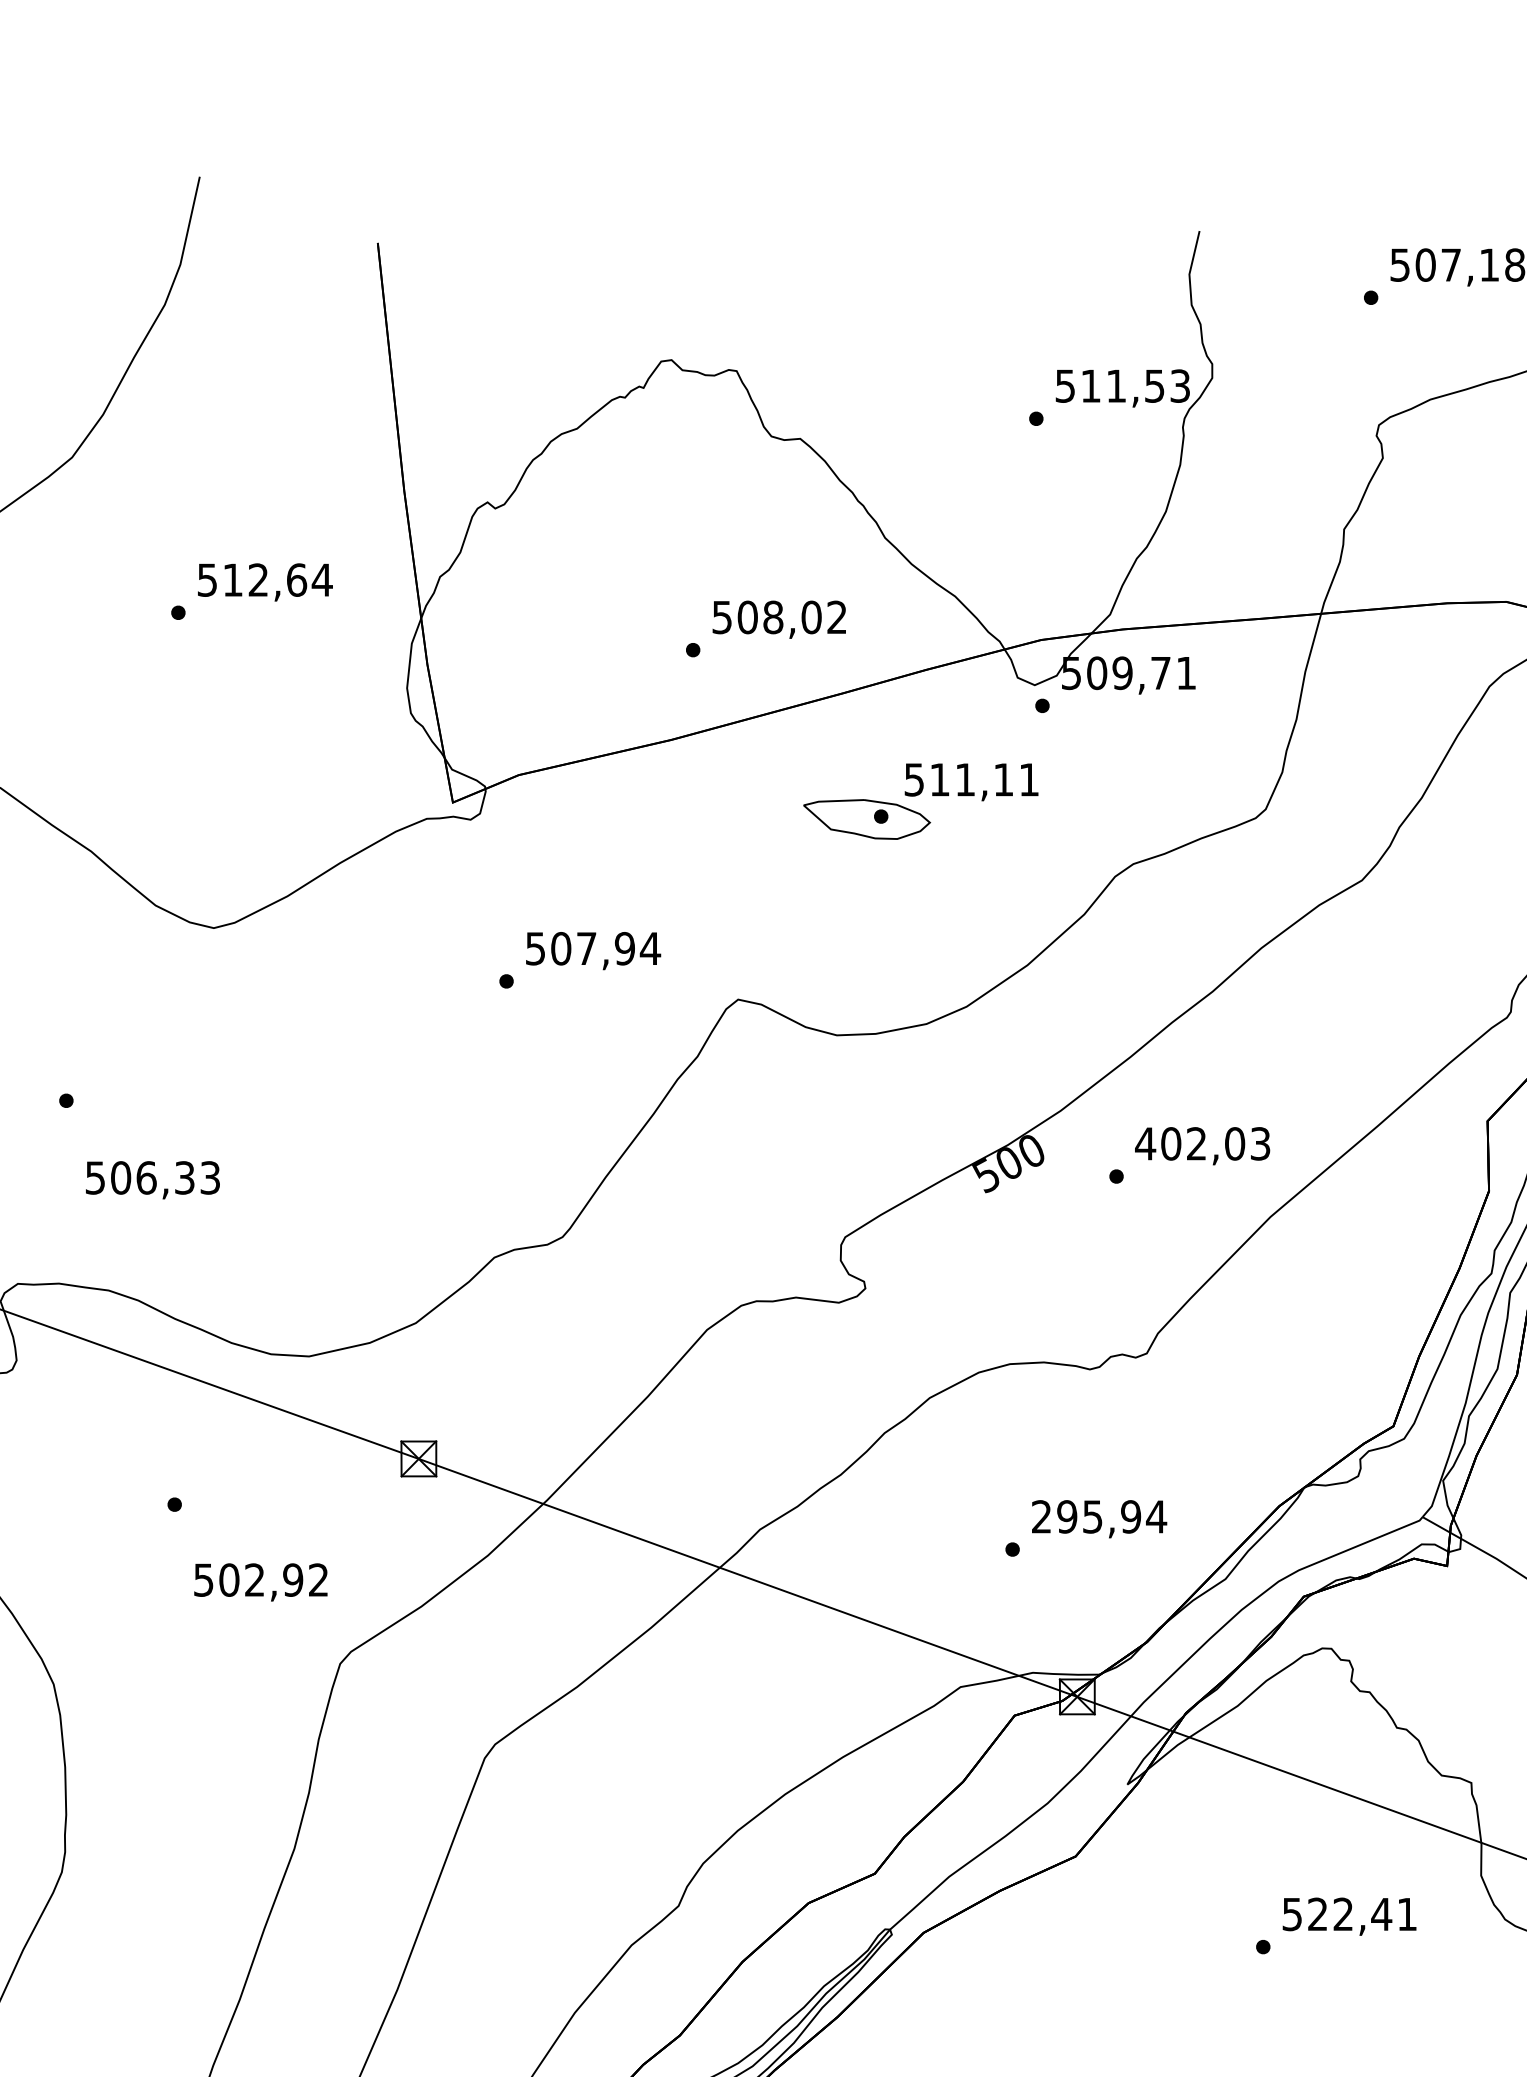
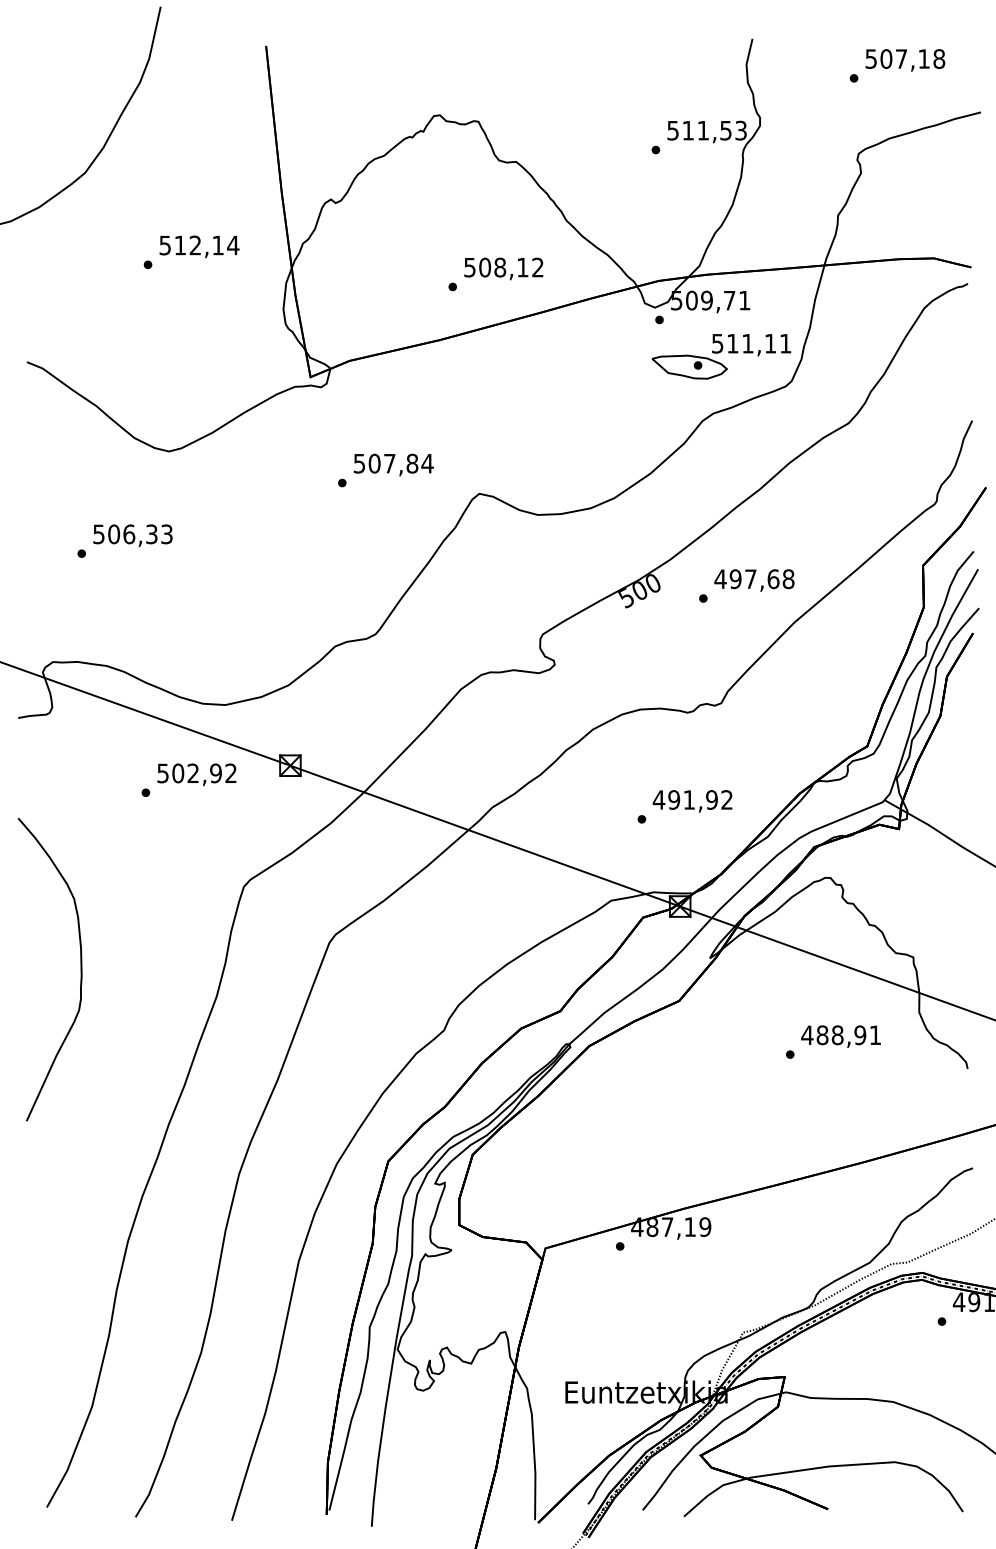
text: (297, 580) -> (218, 245), 512,64 -> 512,14
text: (810, 617) -> (522, 267), 508,02 -> 508,12
part: (920, 801) -> (721, 356), moved
text: (625, 948) -> (412, 463), 507,94 -> 507,84
text: (1214, 1144) -> (761, 579), 402,03 -> 497,68
text: (152, 1179) -> (132, 535), moved
text: (1098, 1516) -> (692, 799), 295,94 -> 491,92
text: (260, 1581) -> (196, 774), moved
text: (1336, 1914) -> (833, 1035), 522,41 -> 488,91

